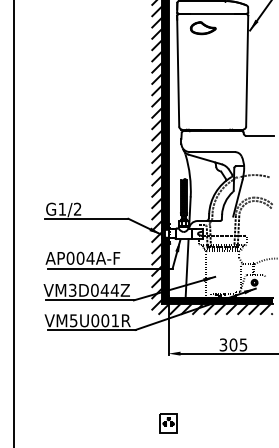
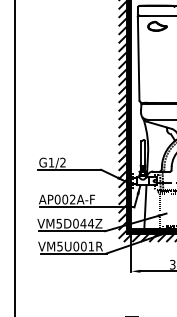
hatch: (183, 196) -> (142, 153), removed
text: (90, 257) -> (72, 198), AP004A-F -> AP002A-F
text: (72, 289) -> (59, 223), VM3D044Z -> VM5D044Z

